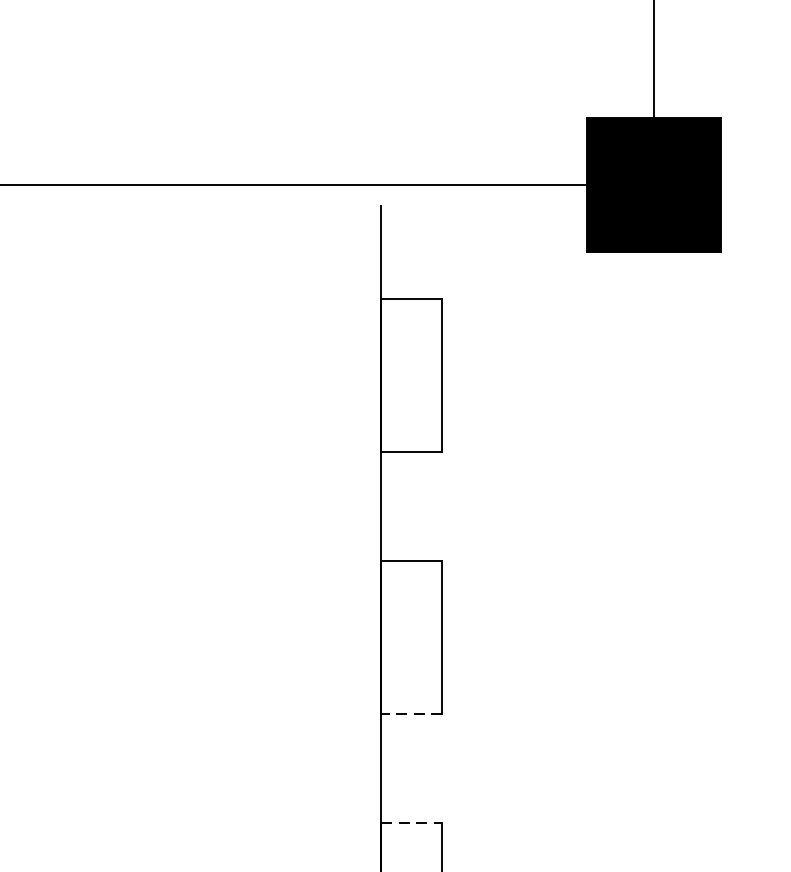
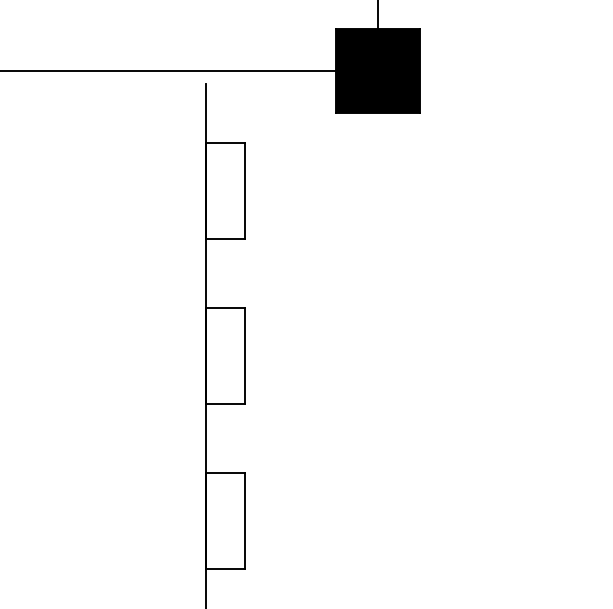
line: (411, 713) -> (225, 403), dashed -> solid
line: (413, 823) -> (226, 472), dashed -> solid

